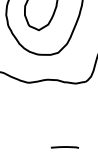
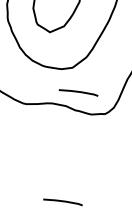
line: (65, 69) -> (79, 92), added

